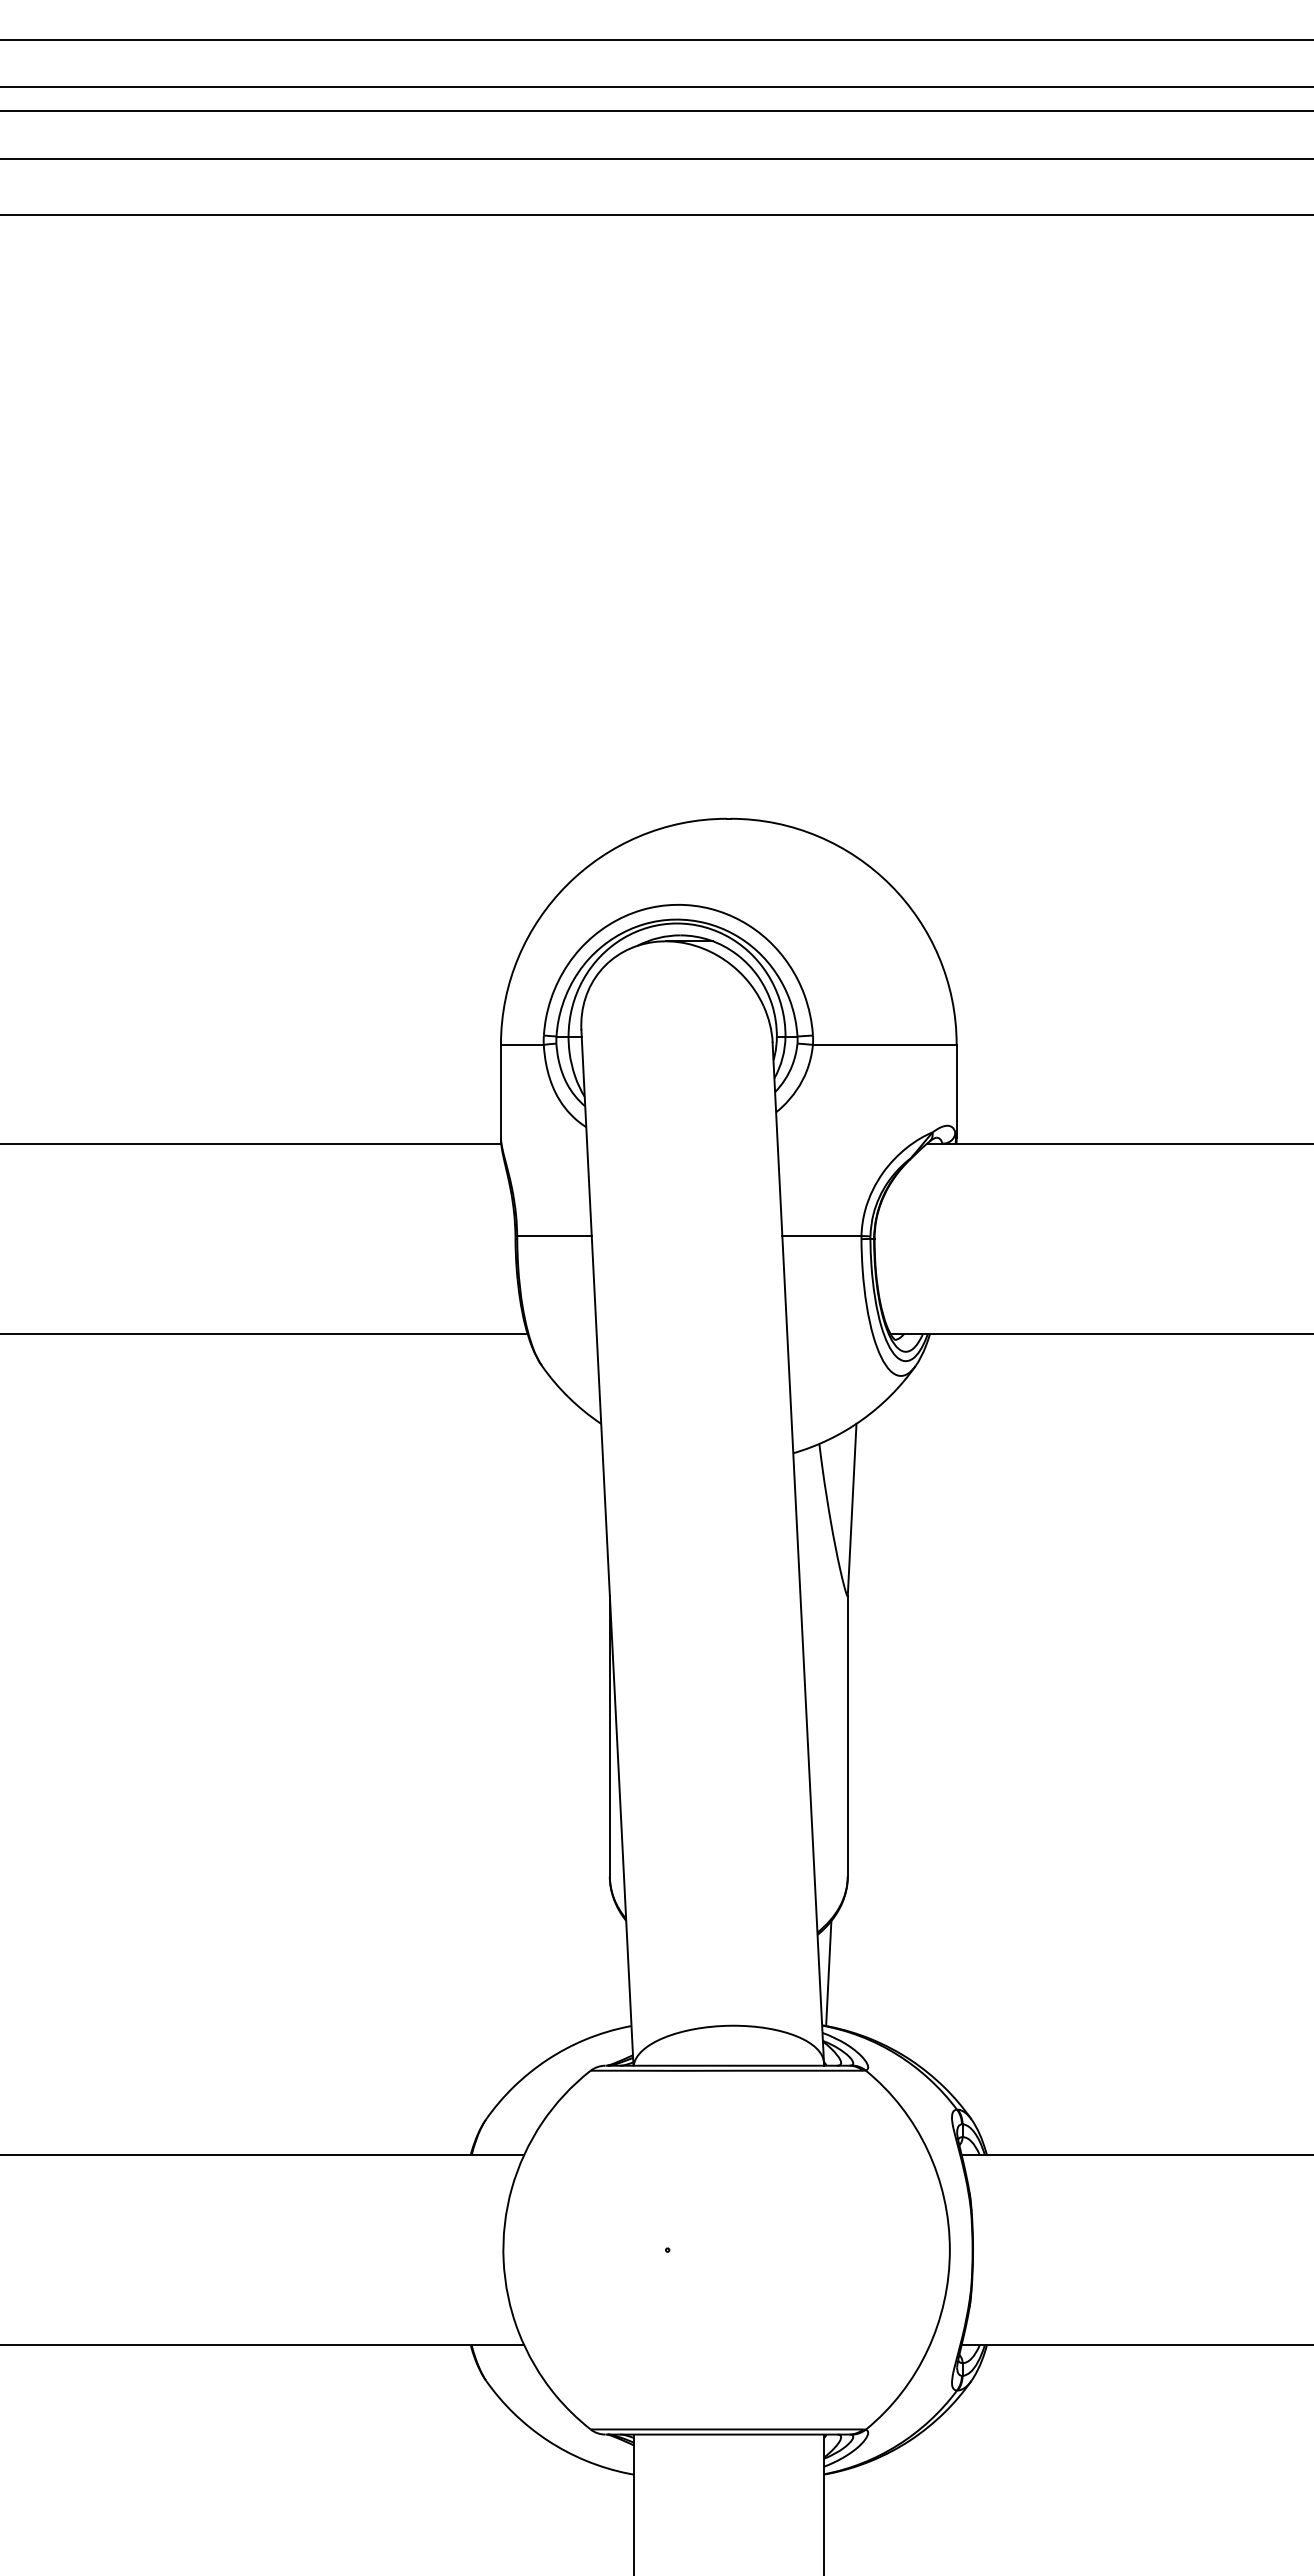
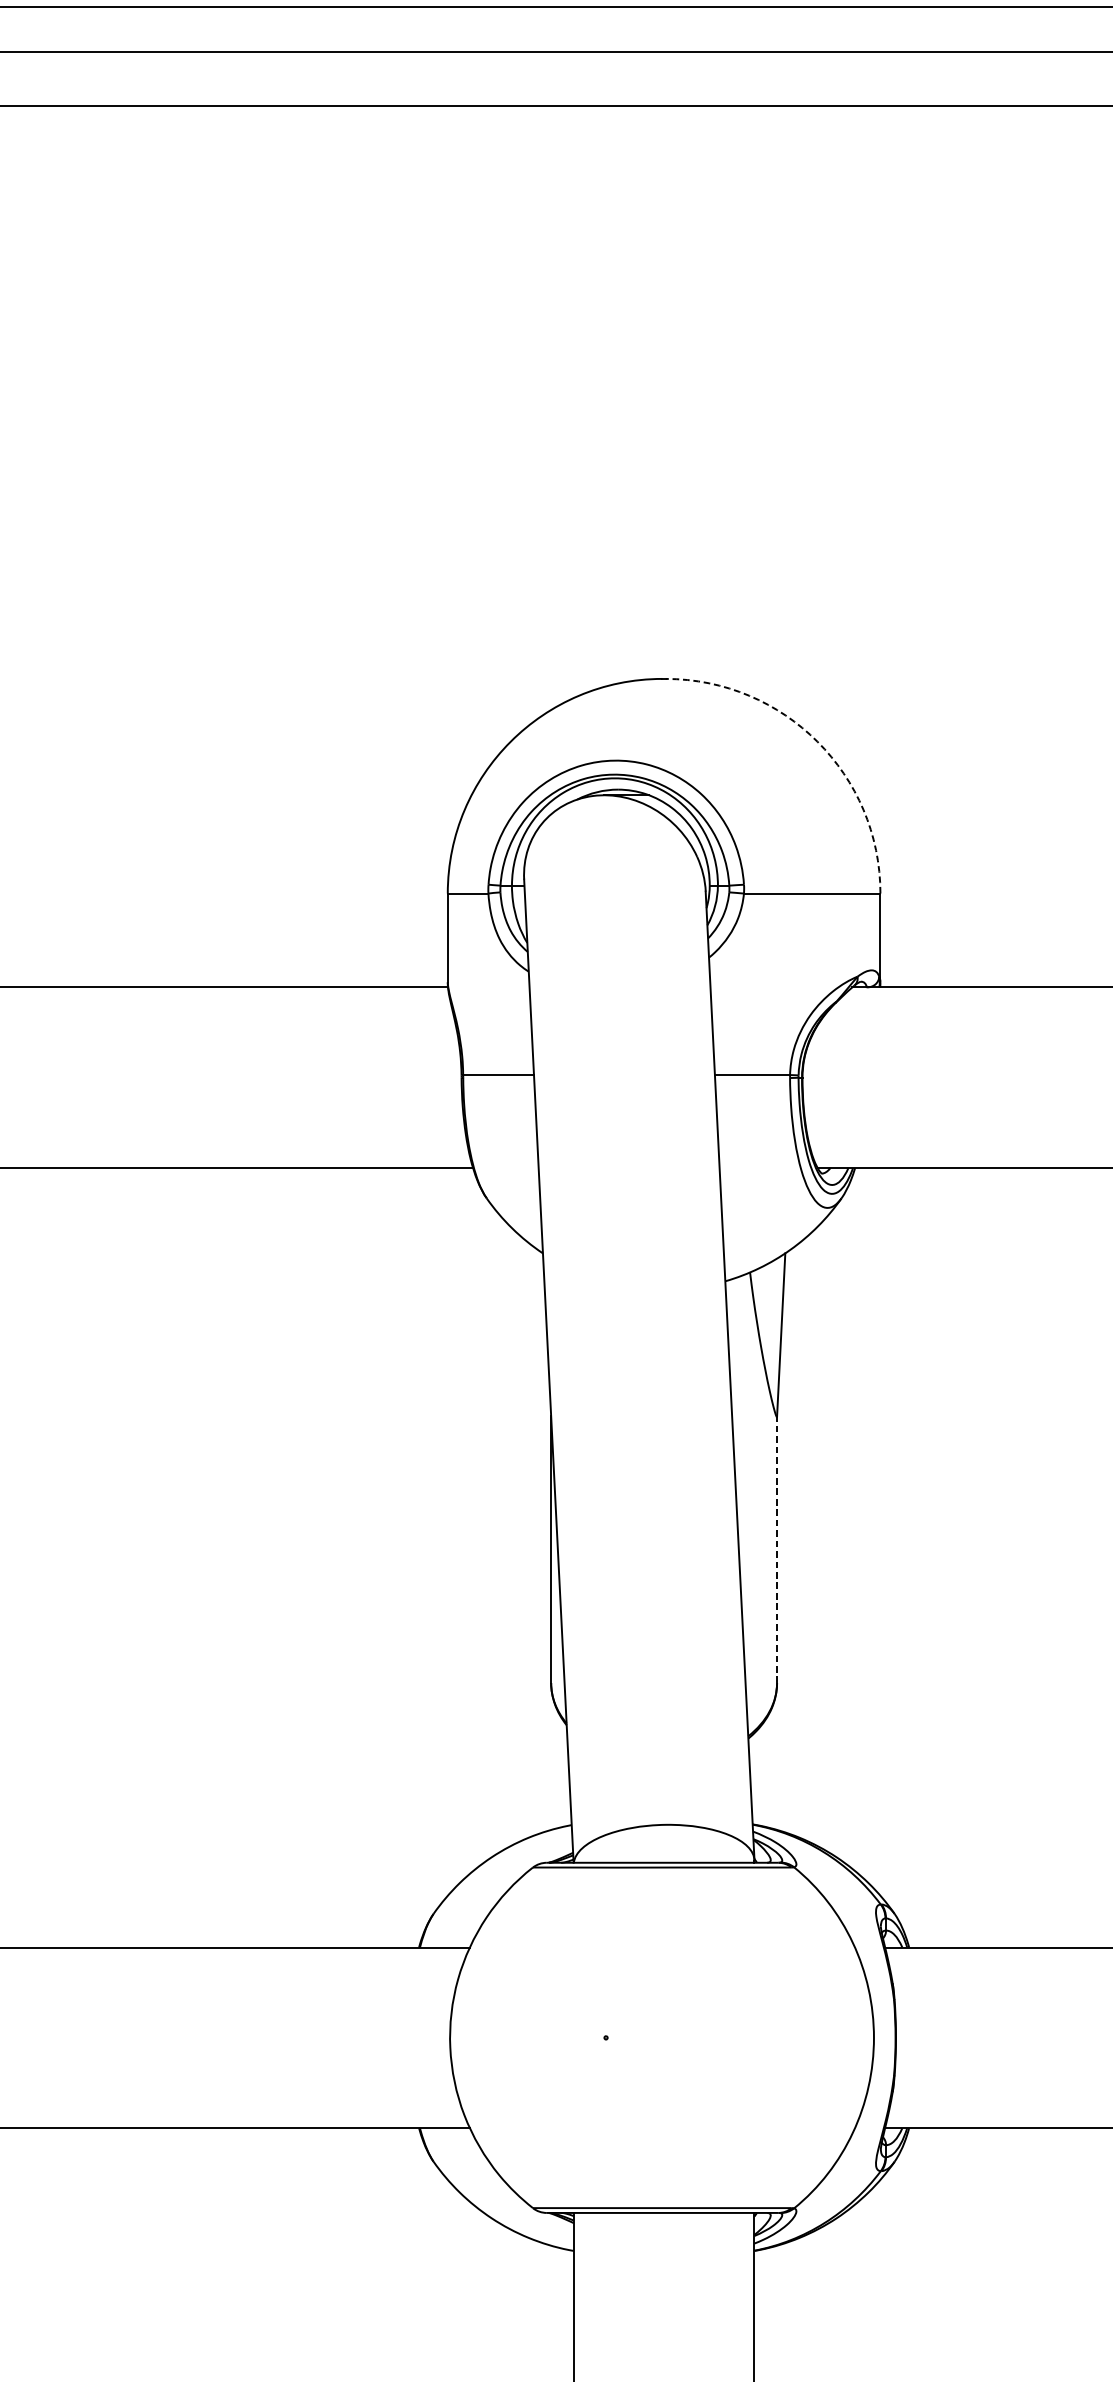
arc: (890, 885) -> (817, 742), solid -> dashed
line: (847, 1735) -> (776, 1549), solid -> dashed
line: (828, 1972) -> (758, 1774), removed

